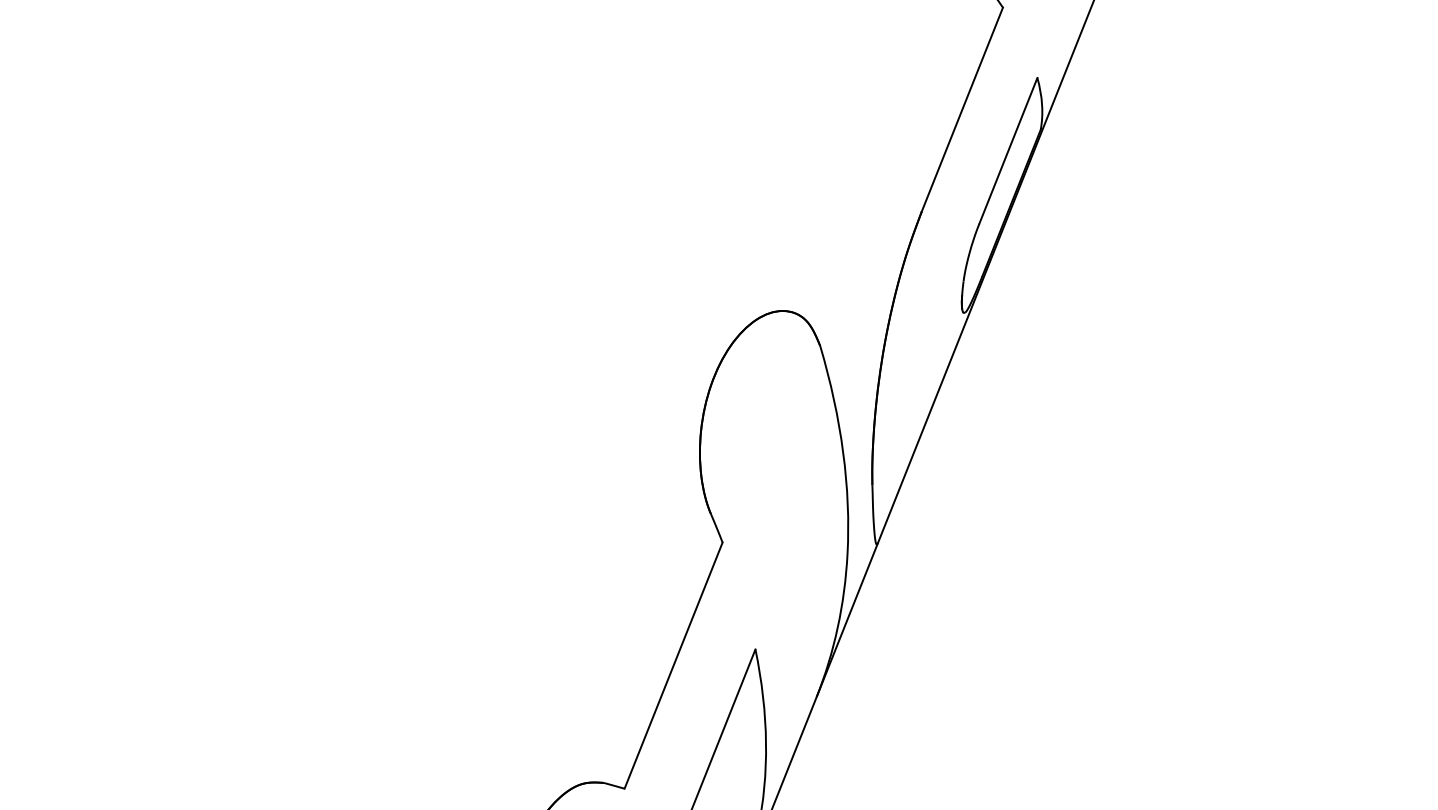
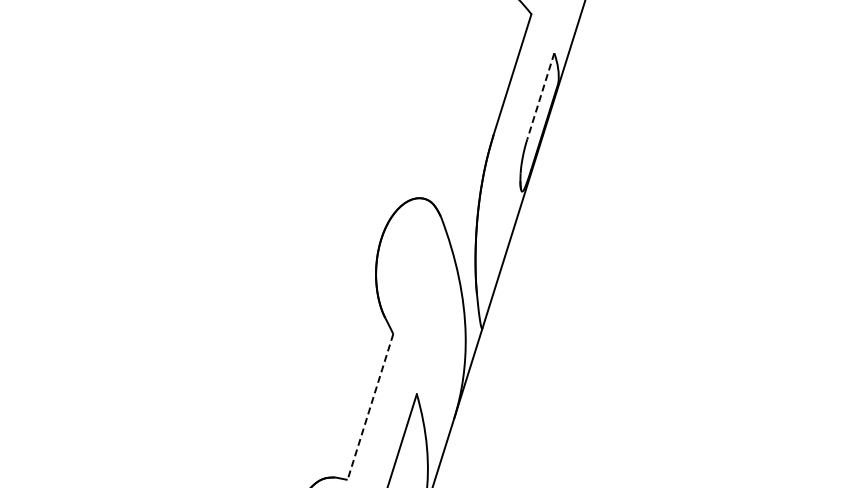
line: (1007, 150) -> (540, 96), solid -> dashed
line: (673, 666) -> (370, 407), solid -> dashed

